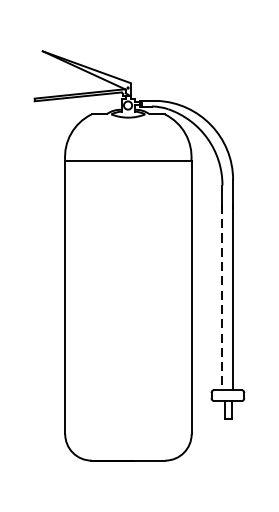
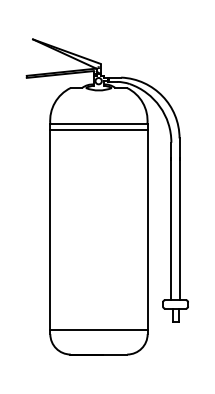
line: (127, 169) -> (98, 130), added
line: (222, 298) -> (171, 229), dashed -> solid
line: (127, 428) -> (98, 329), added

